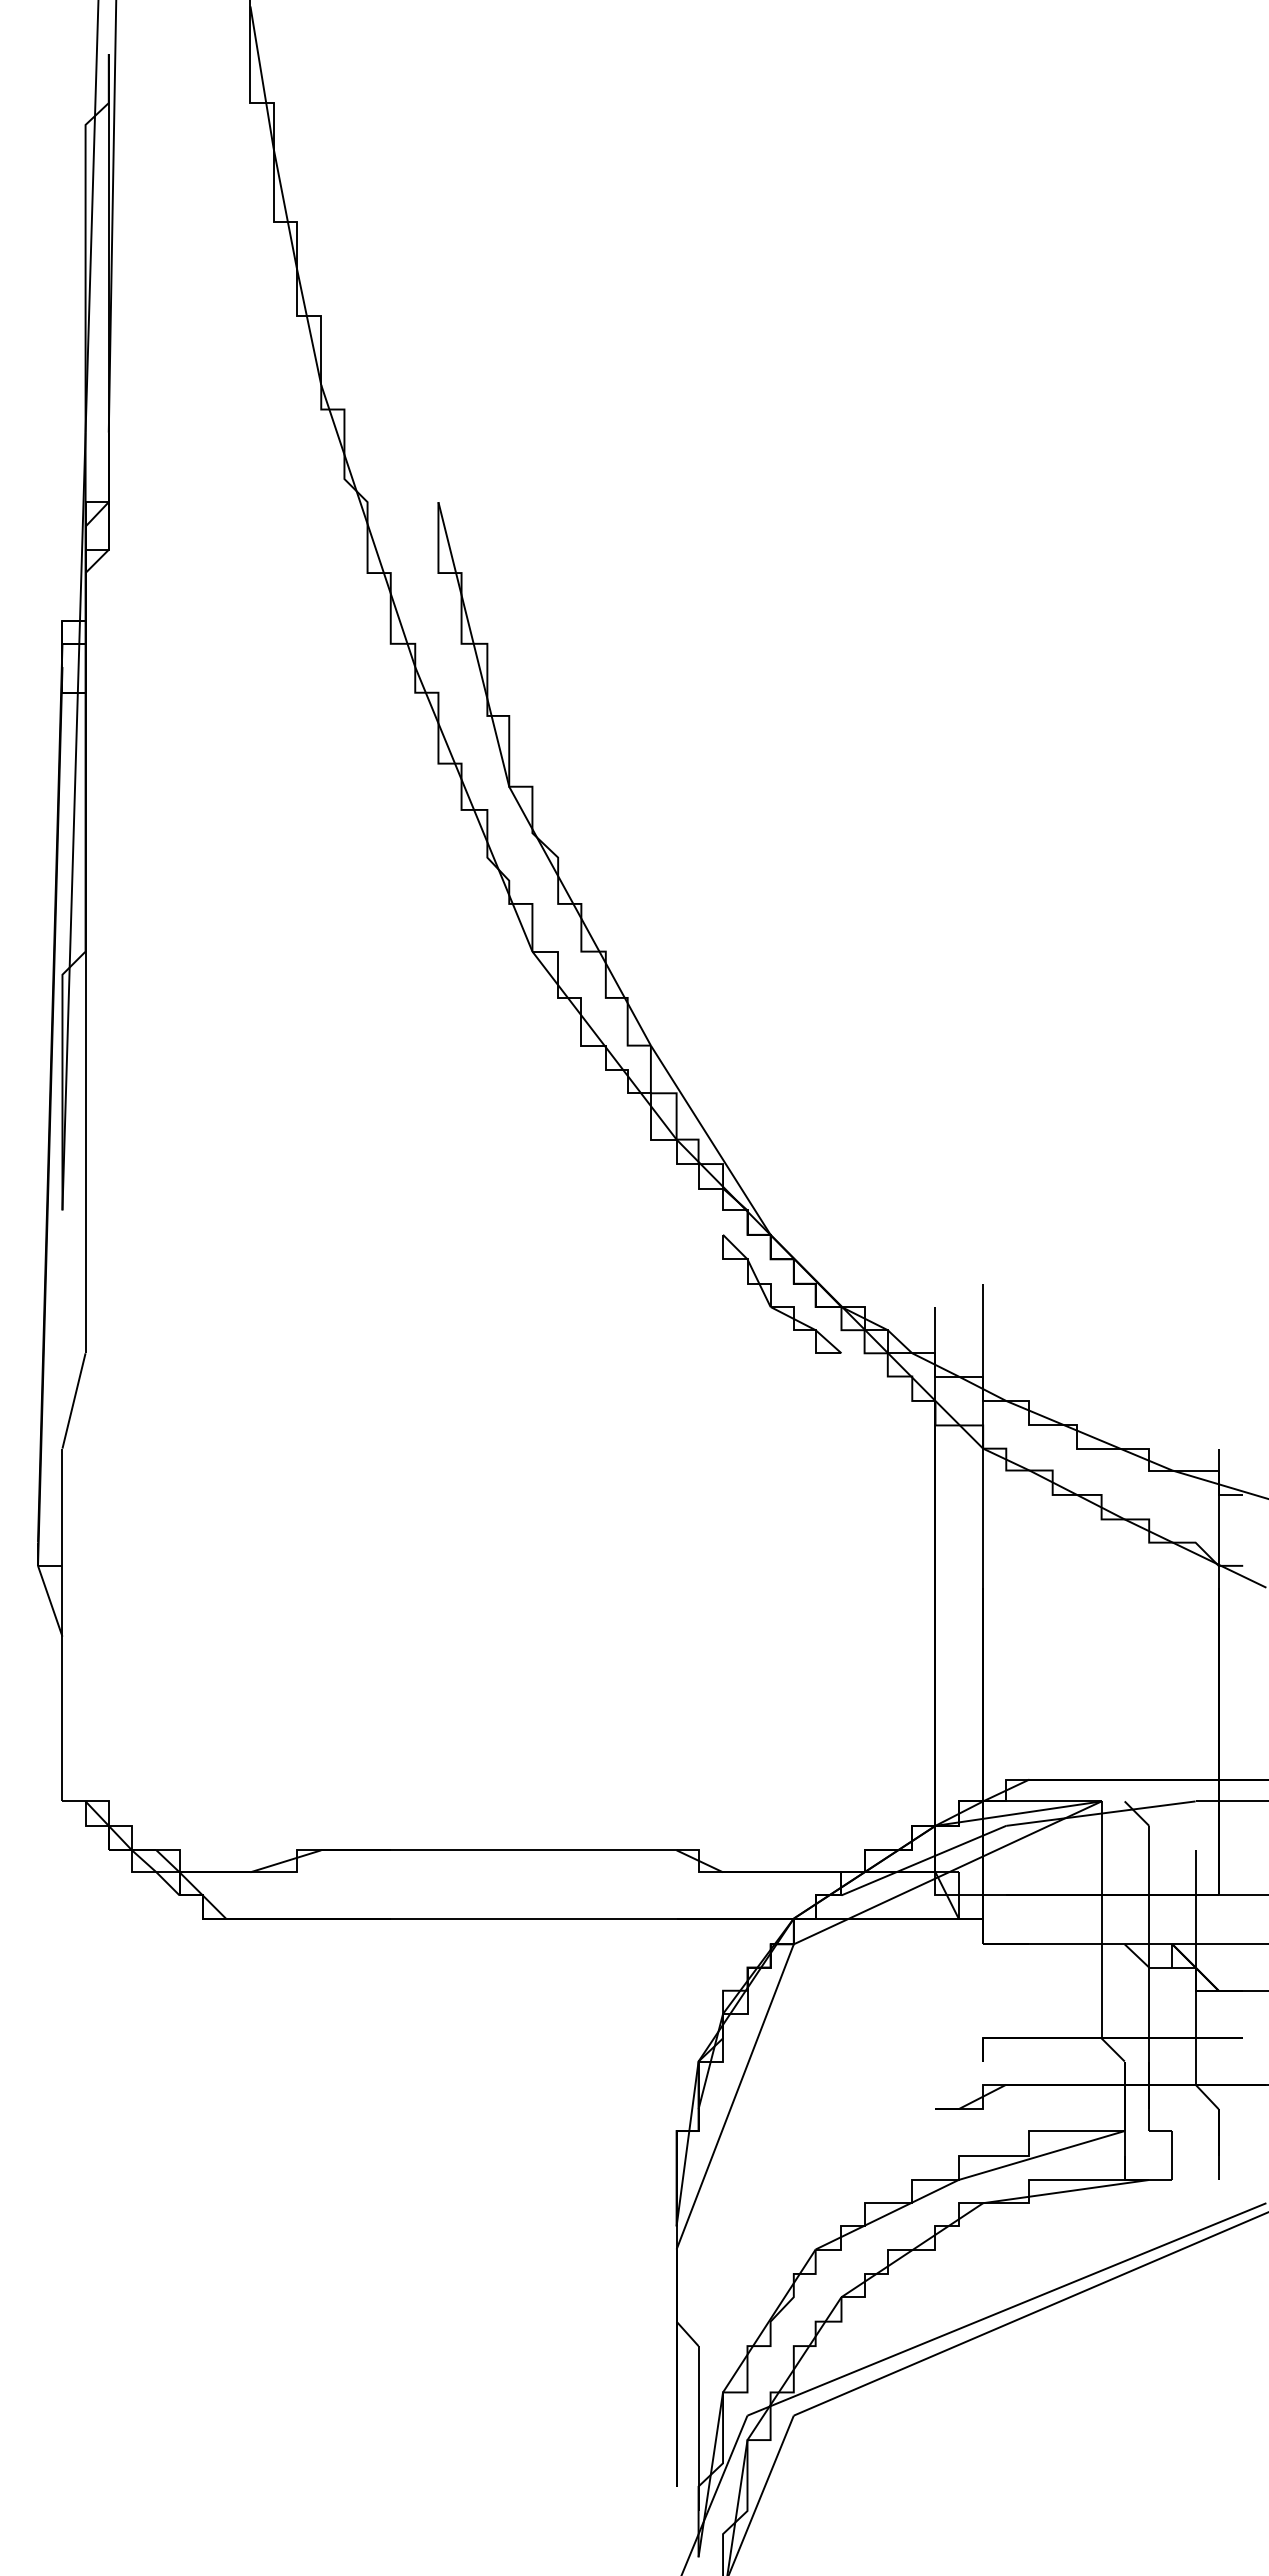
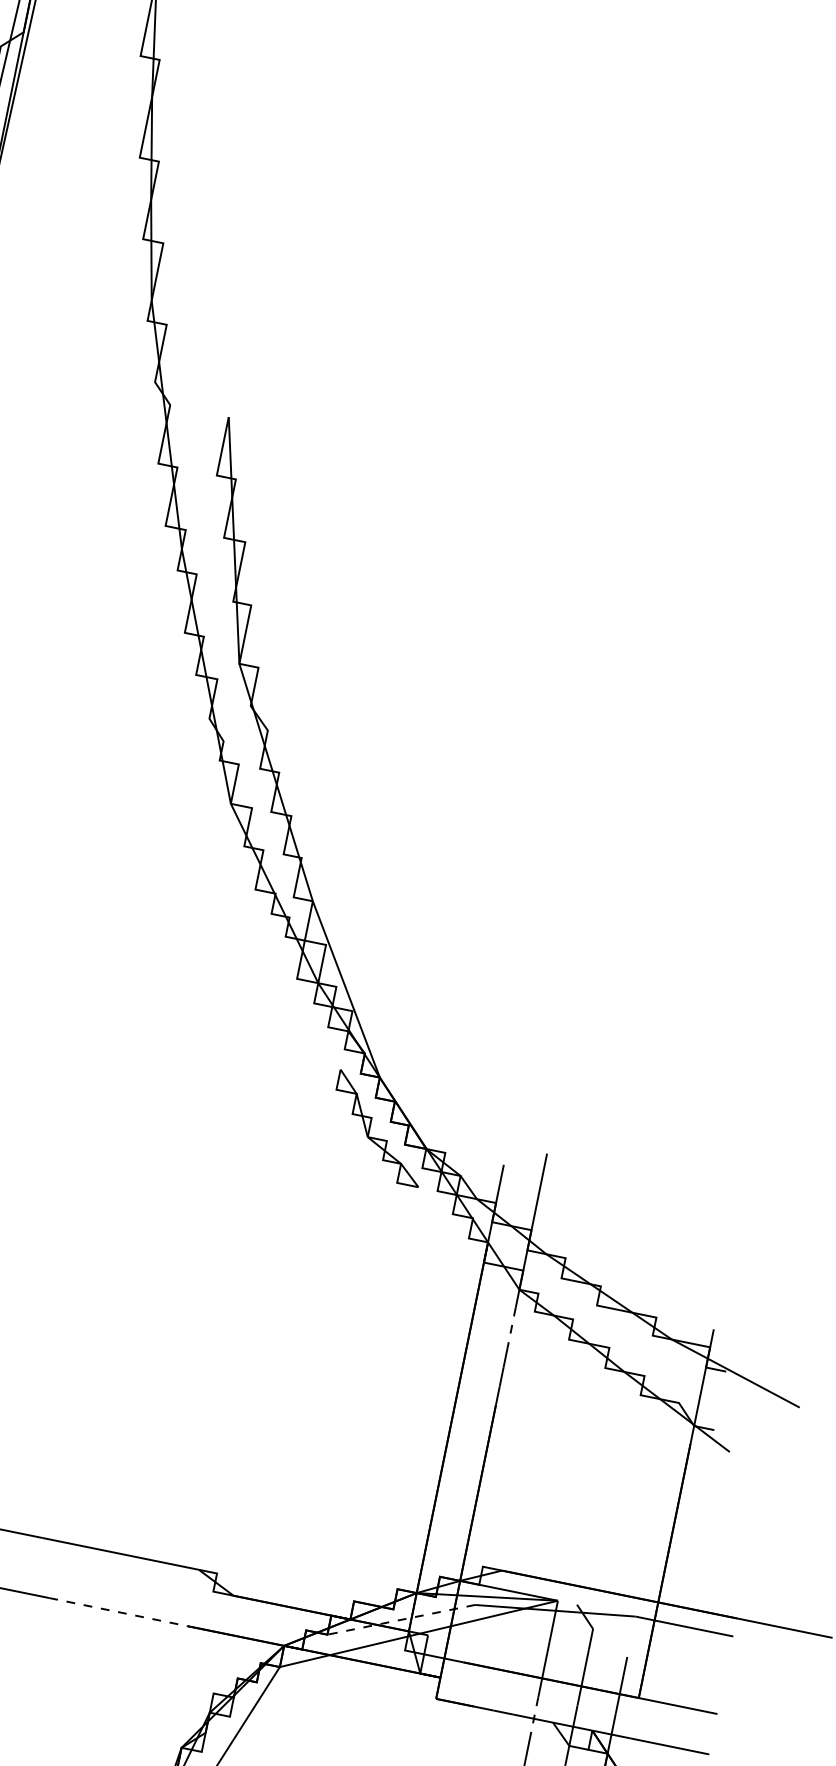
line: (983, 1495) -> (511, 1328), solid -> dashed
line: (923, 1860) -> (401, 1619), solid -> dashed
line: (592, 1918) -> (118, 1611), solid -> dashed
line: (1101, 1943) -> (534, 1718), solid -> dashed

